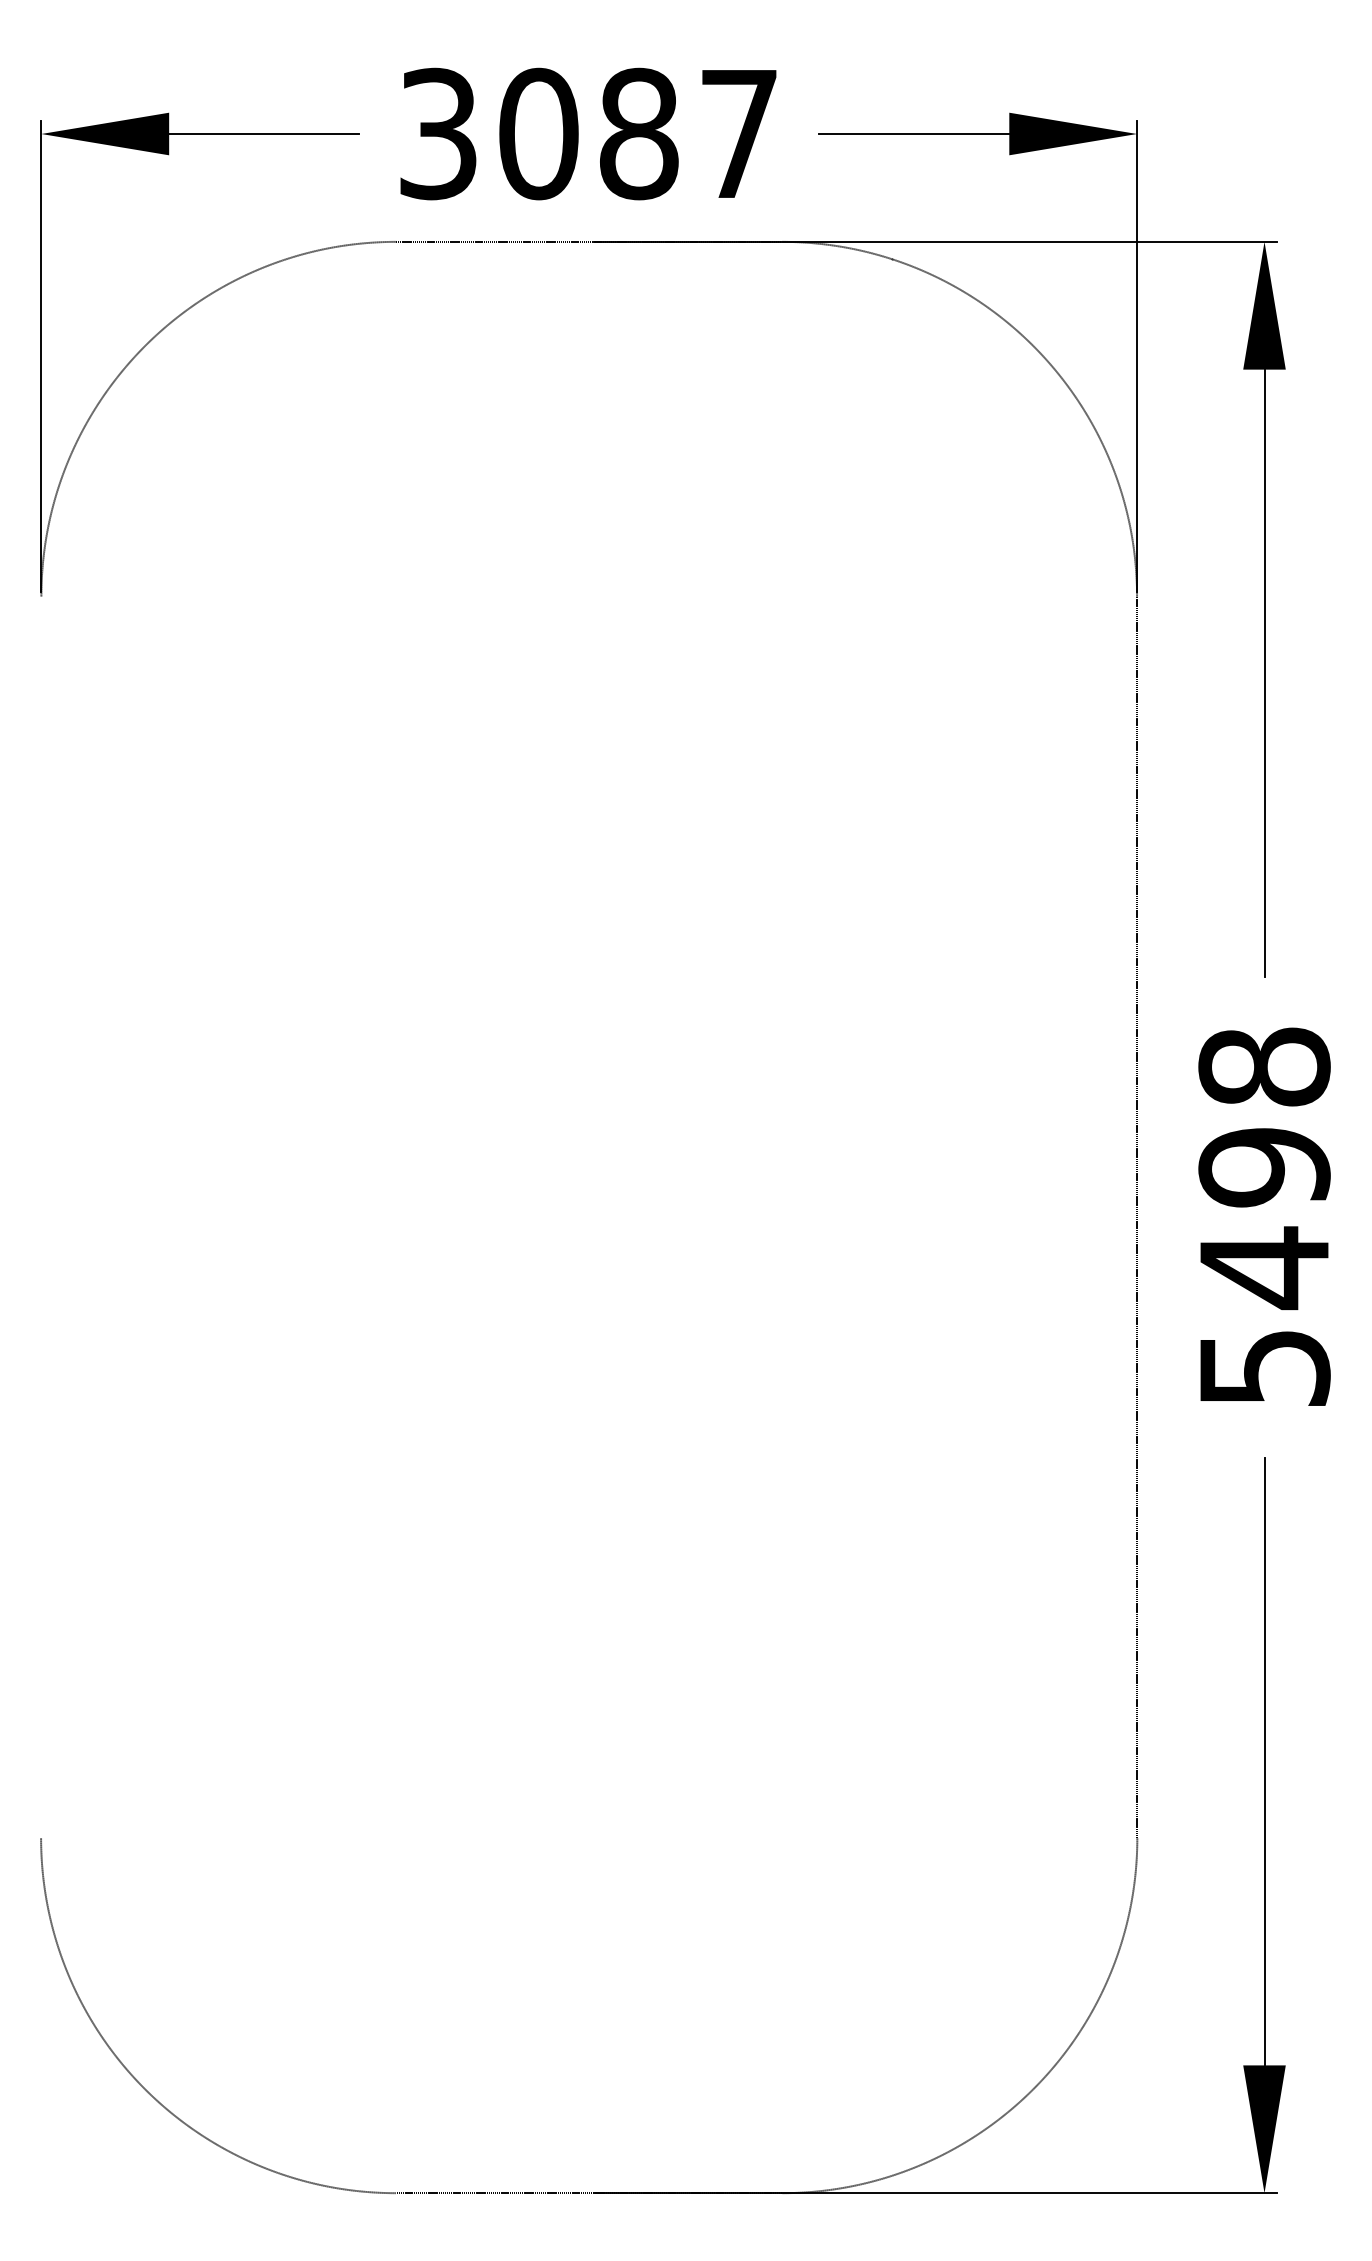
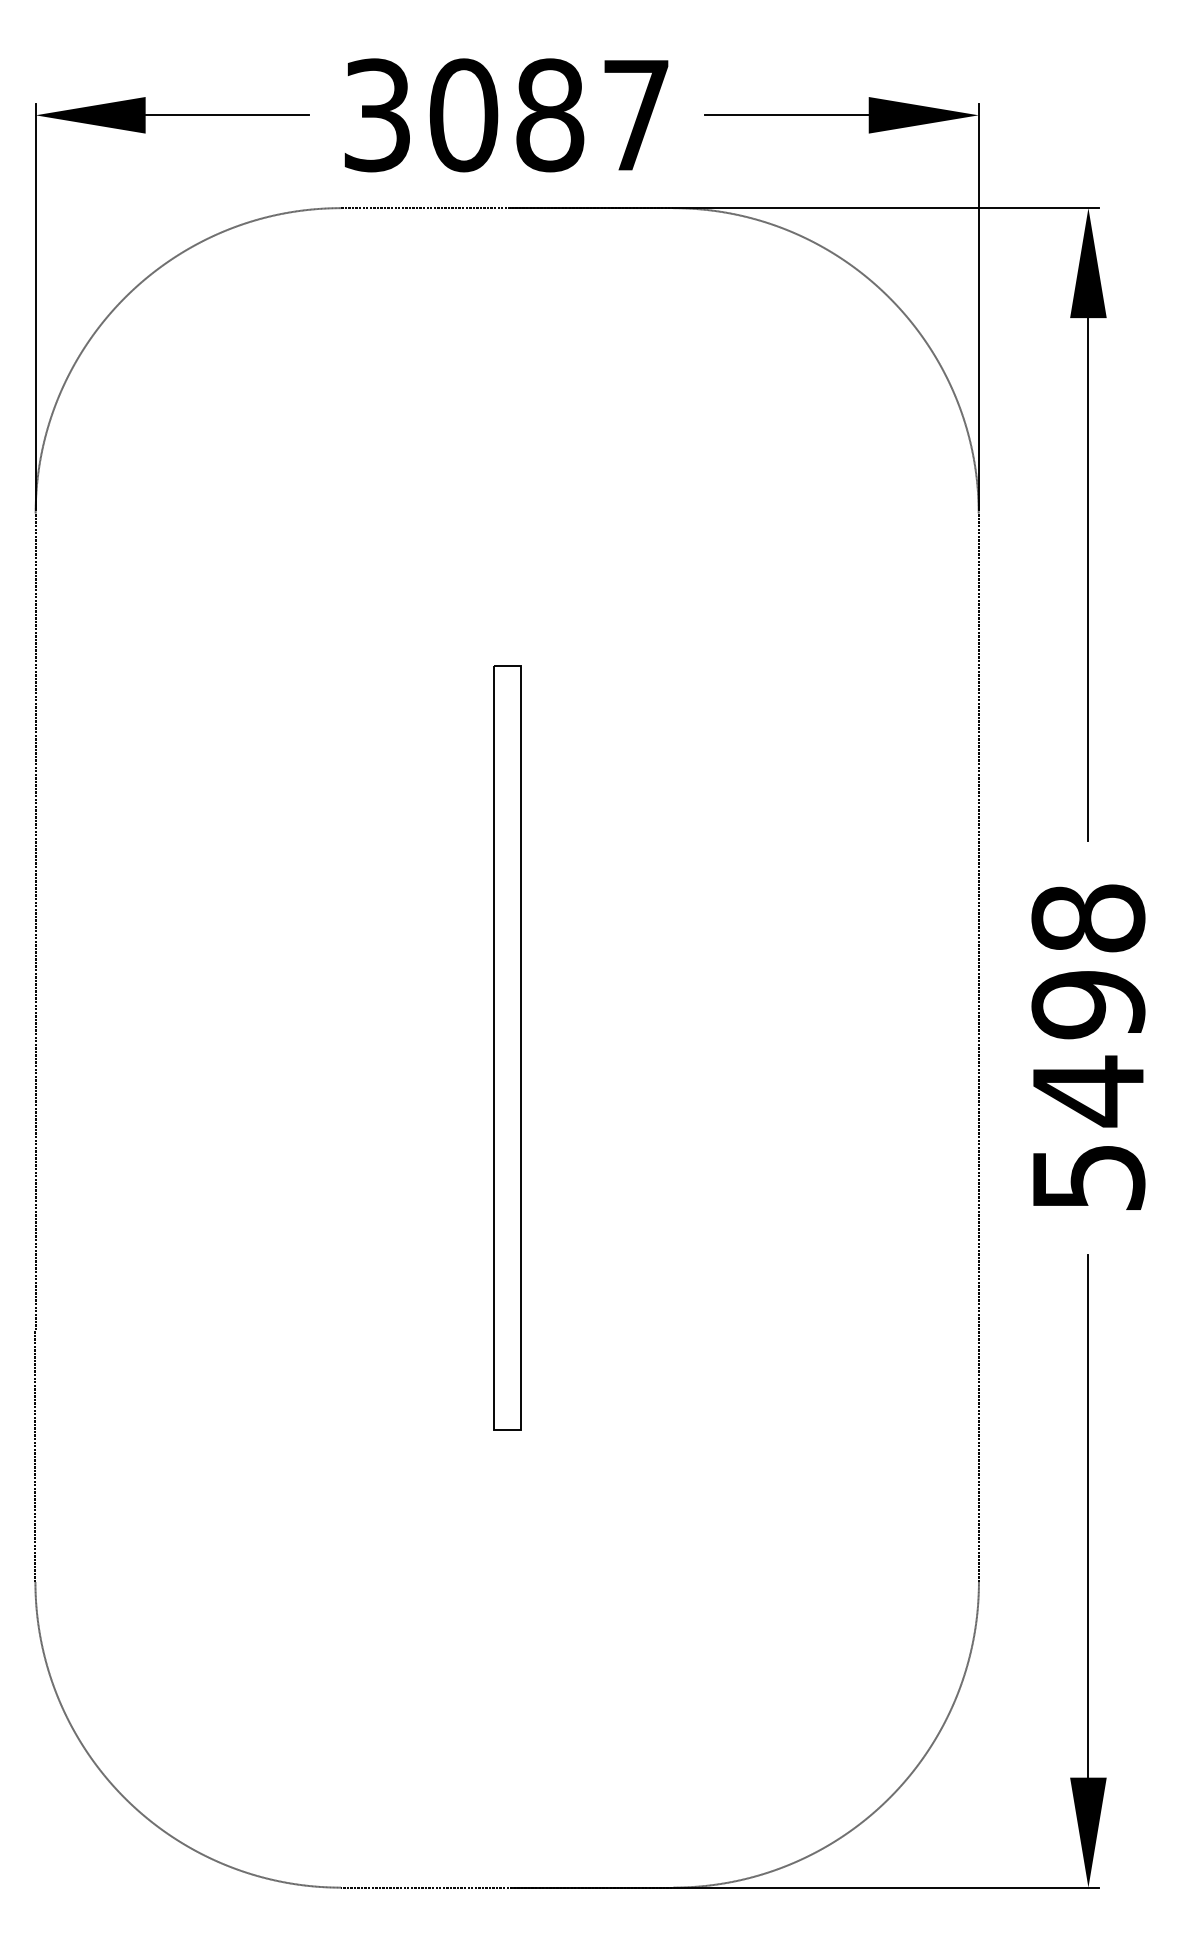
line: (41, 1217) -> (35, 1047), added
part: (588, 1217) -> (506, 1047), added

